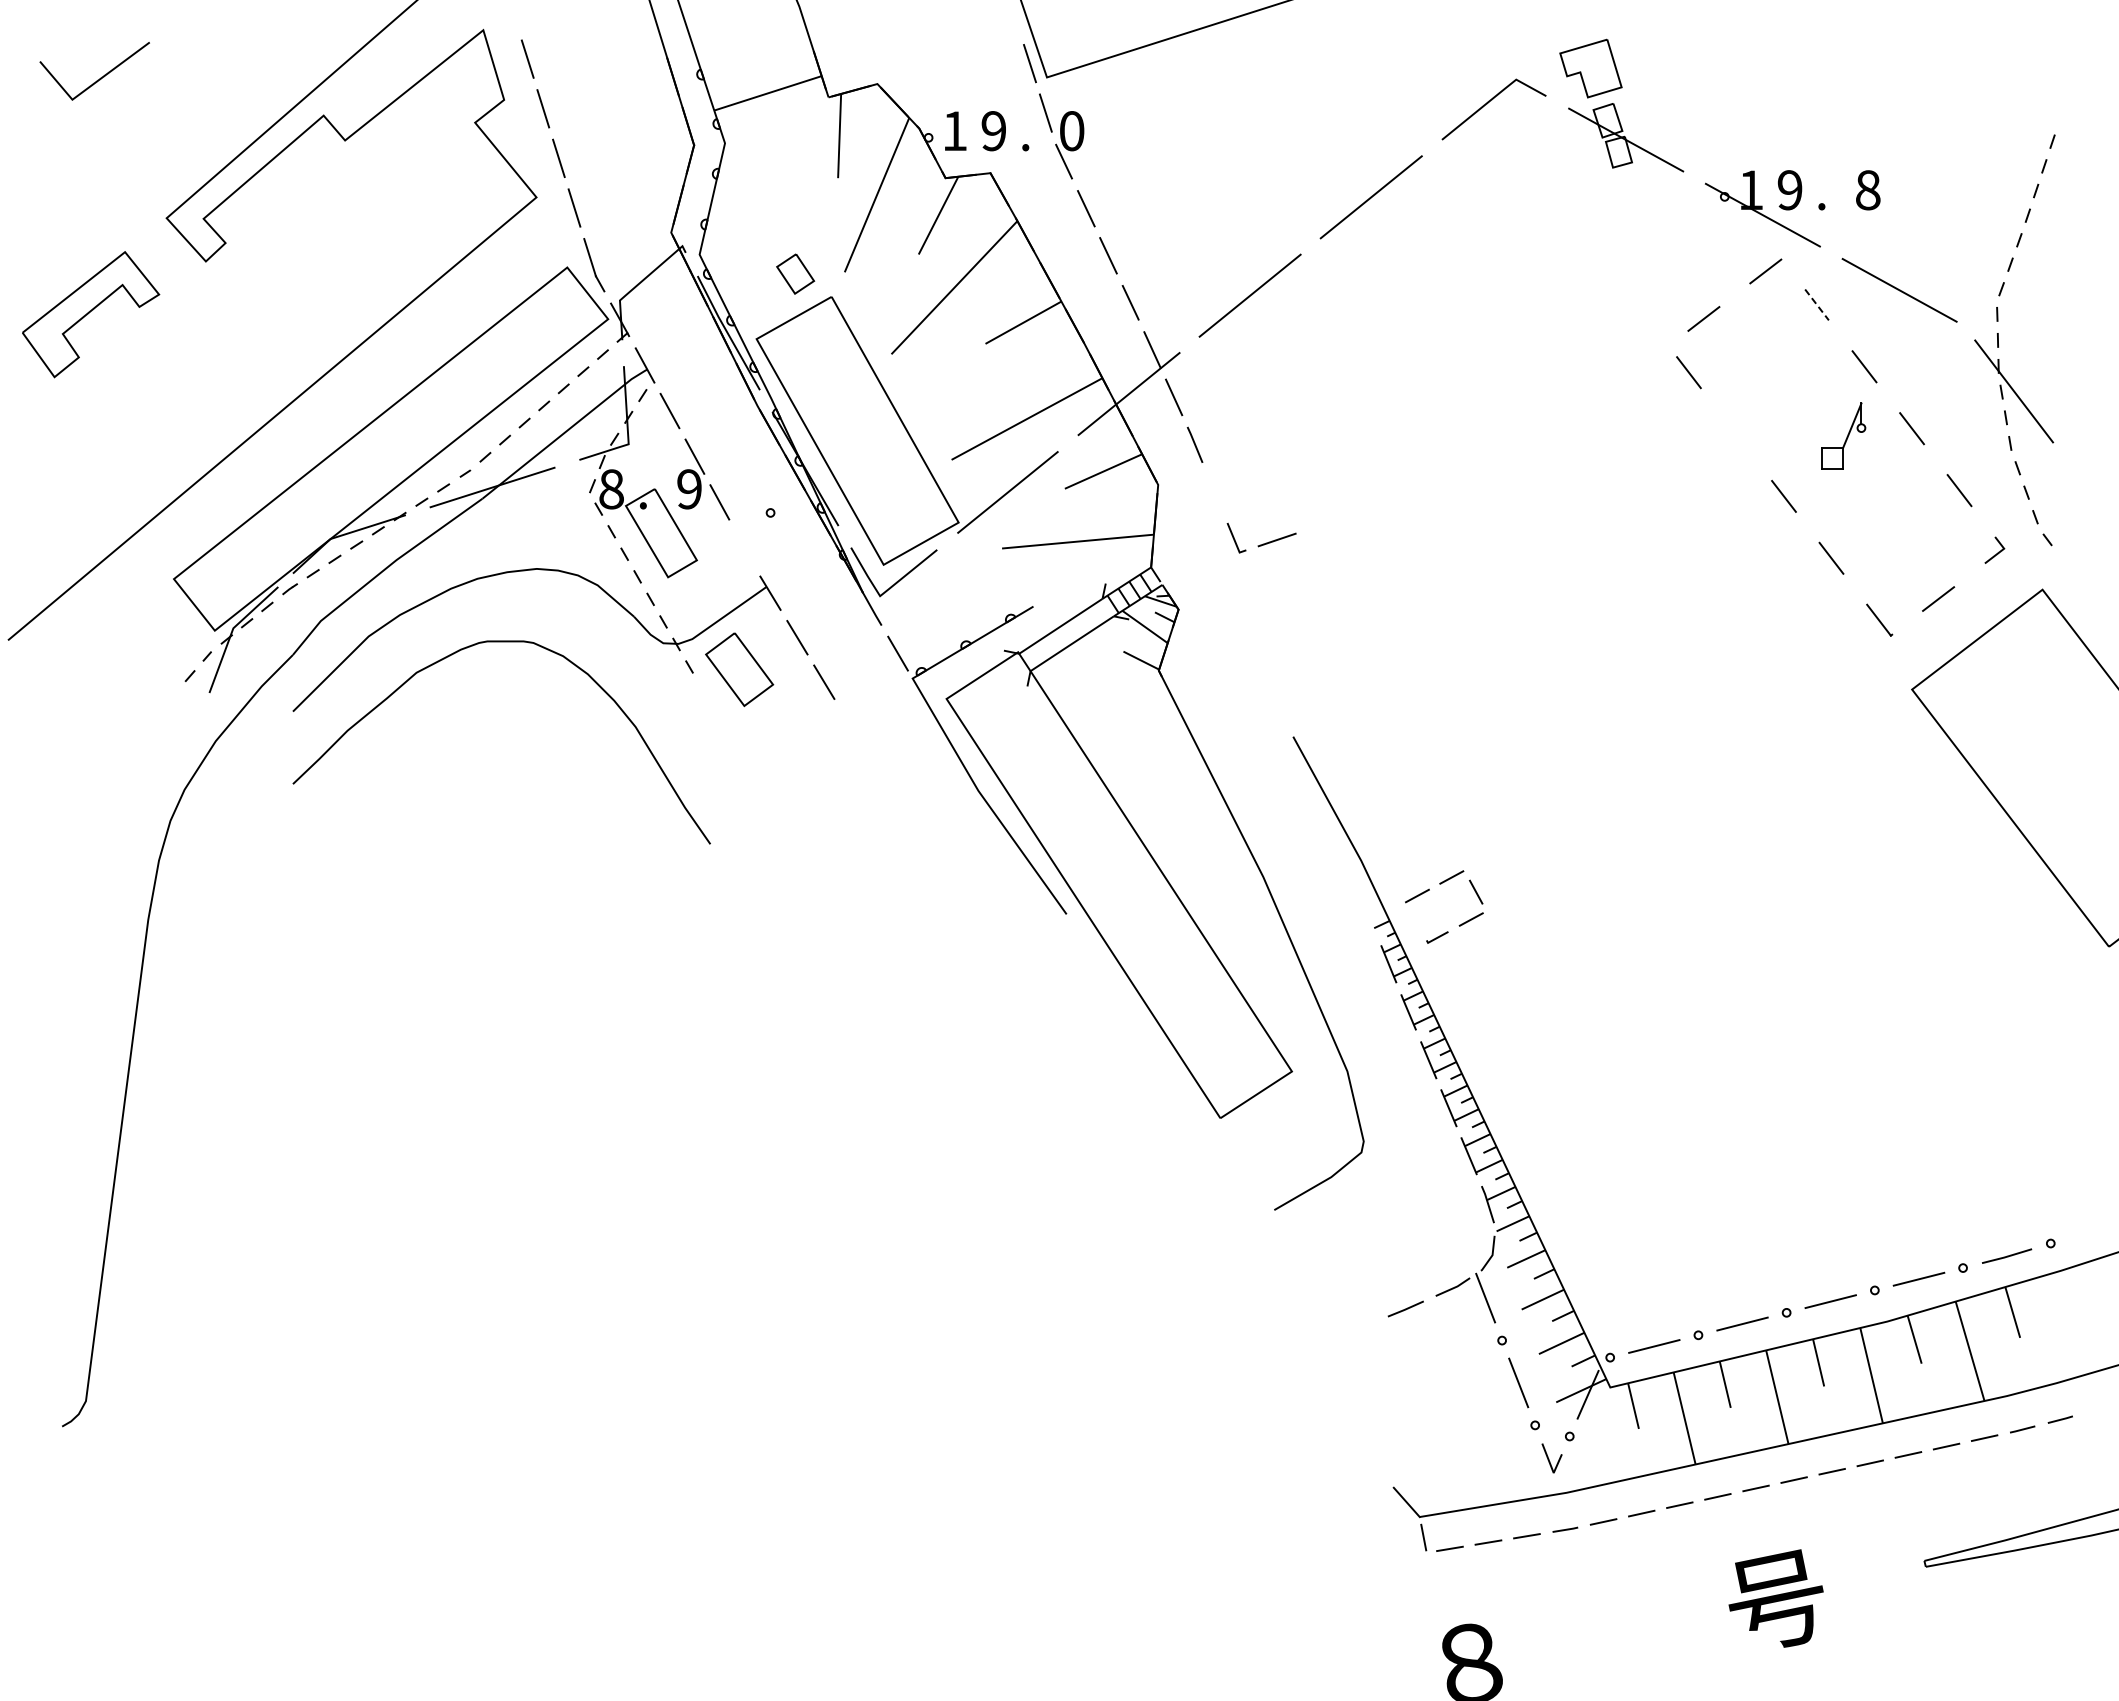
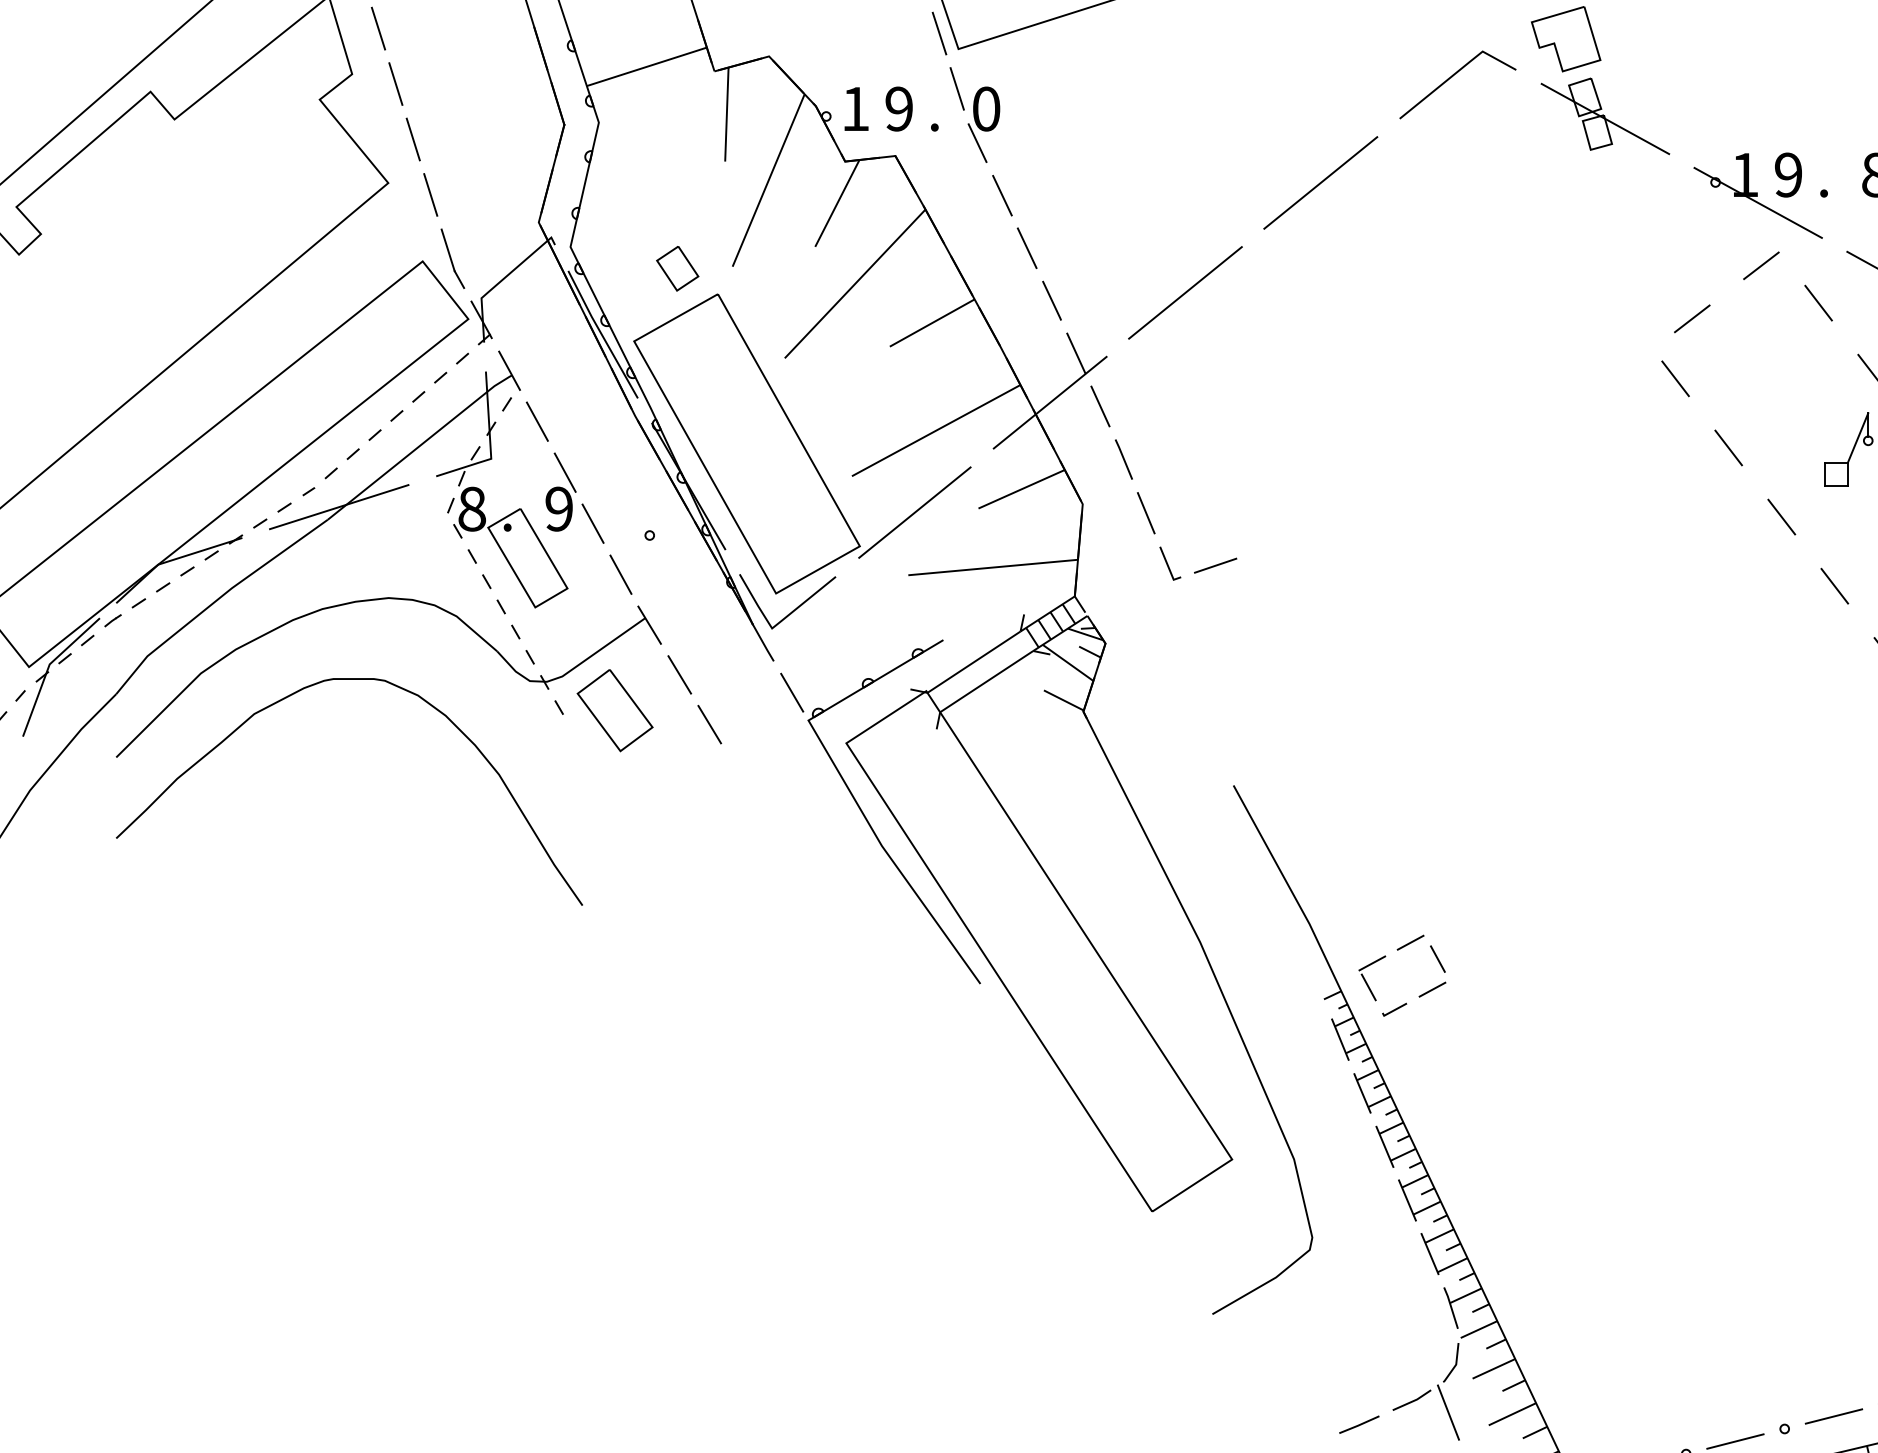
line: (1817, 305) -> (1819, 303), dashed -> solid
line: (1736, 434) -> (1728, 447), added
line: (1214, 492) -> (1145, 512), added
line: (744, 547) -> (620, 574), added
line: (1414, 917) -> (1369, 987), added

